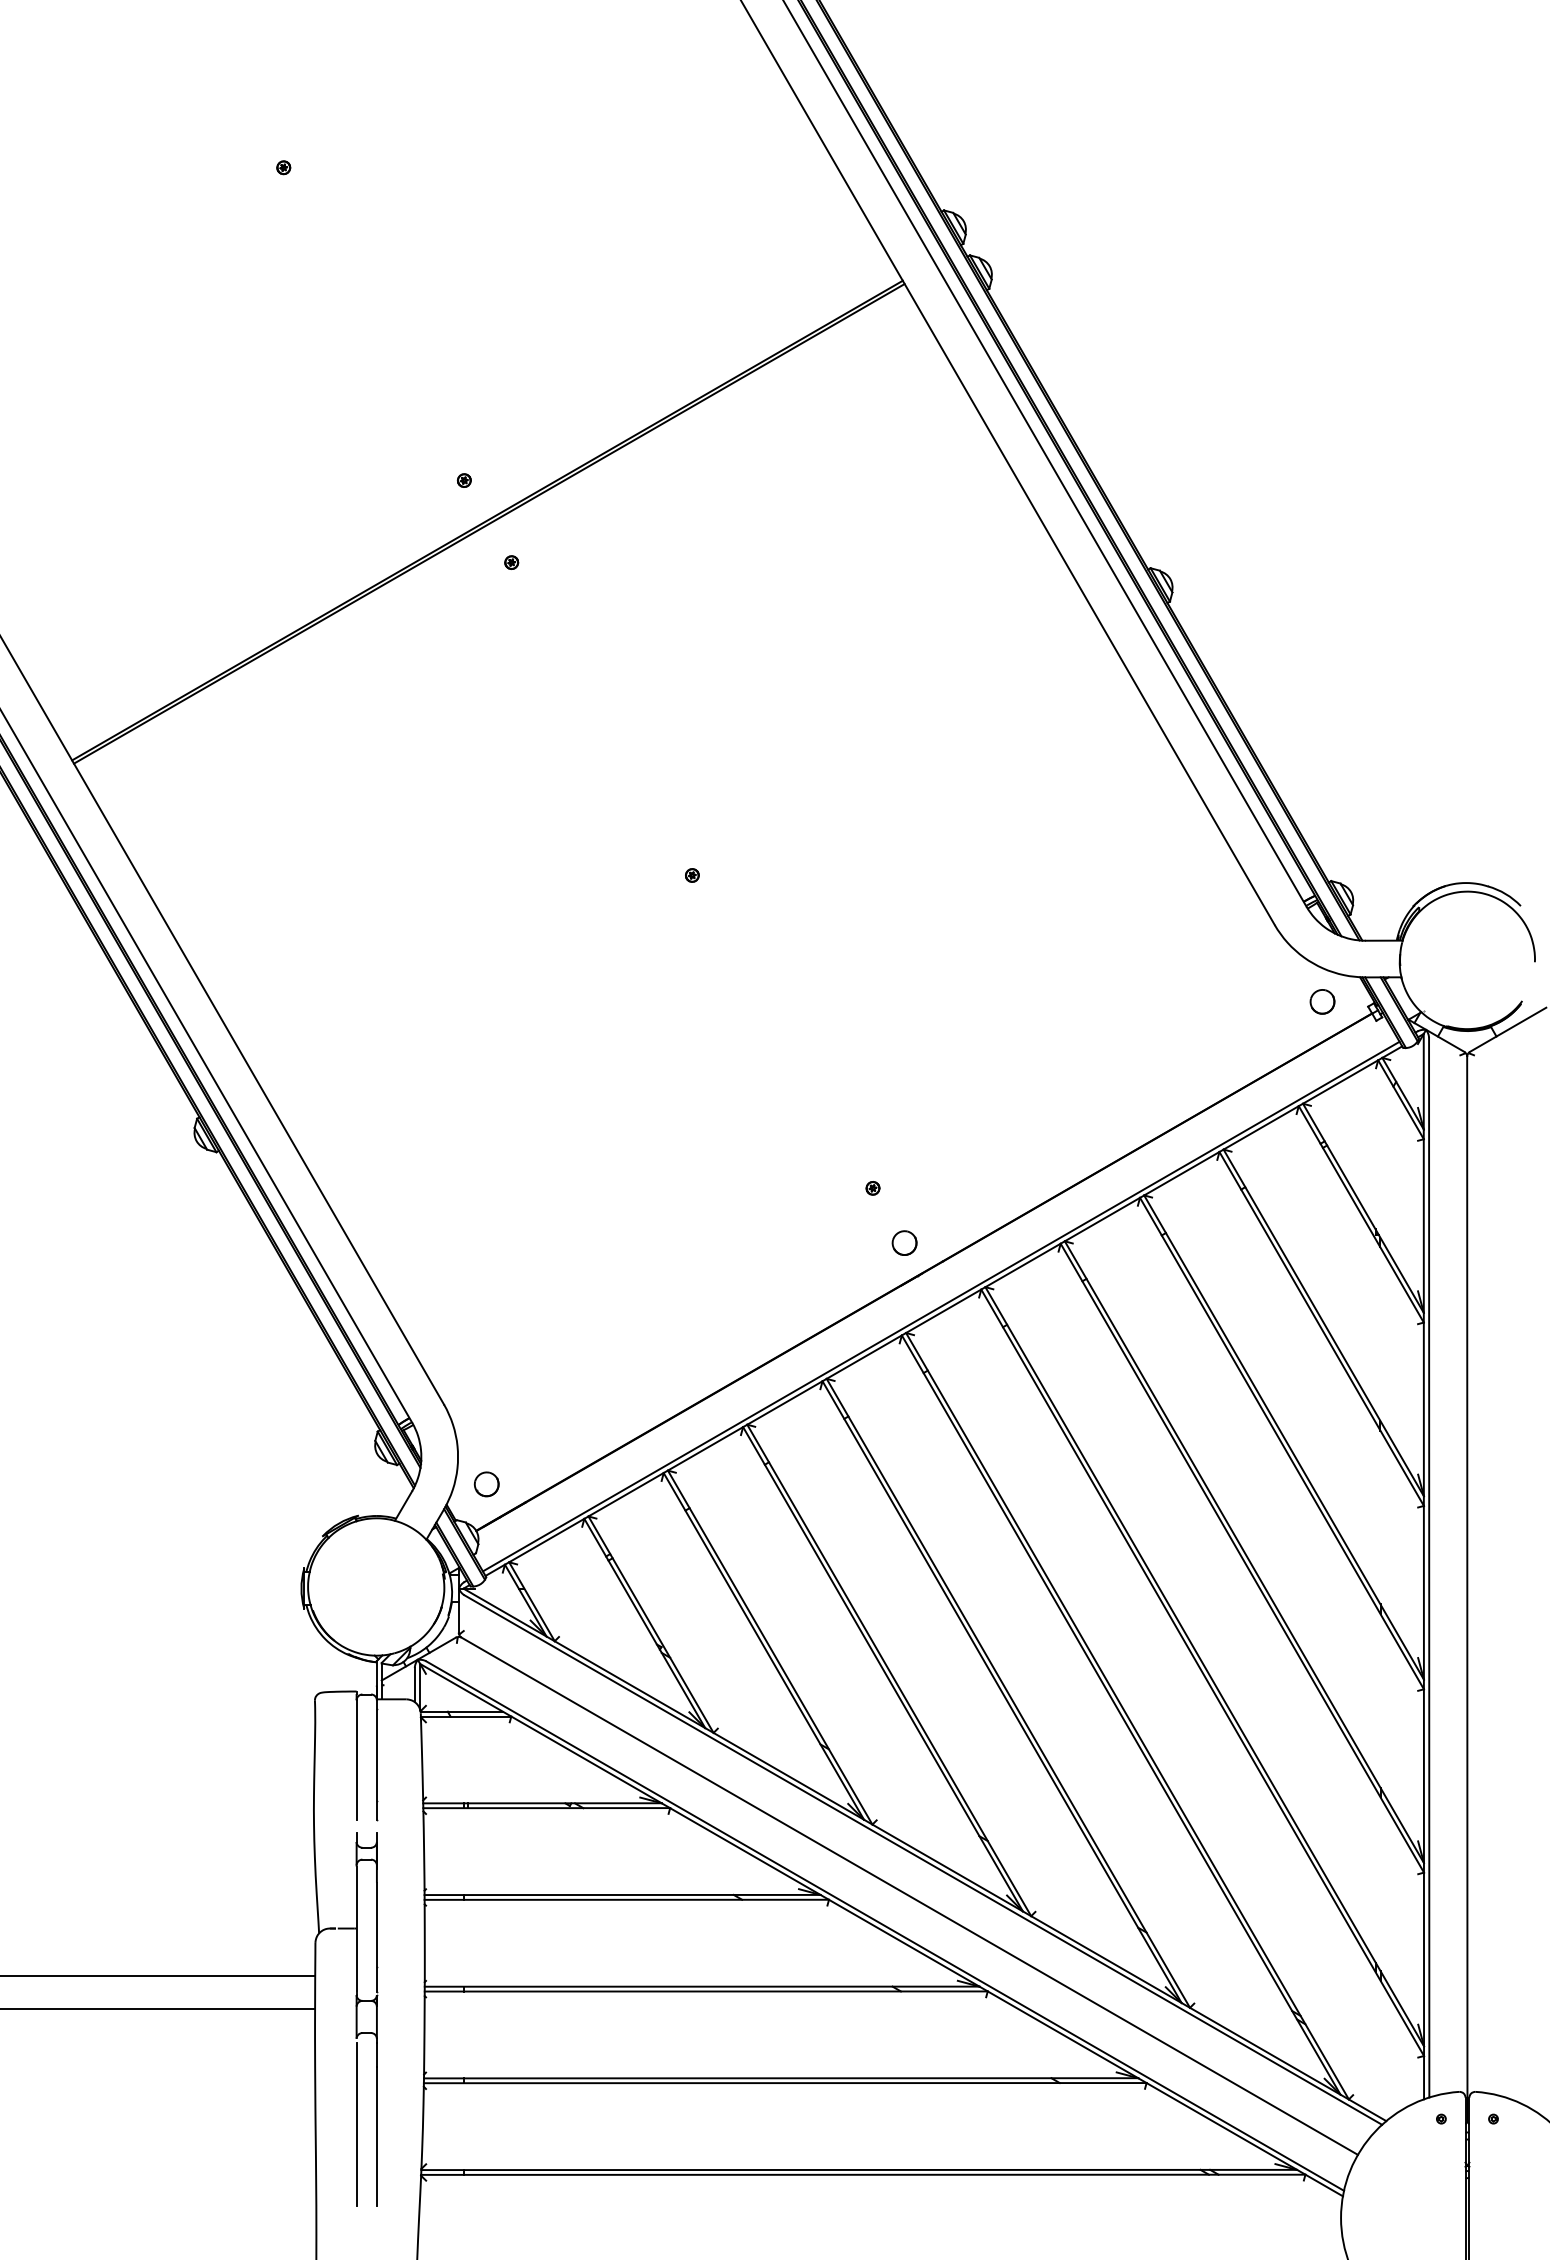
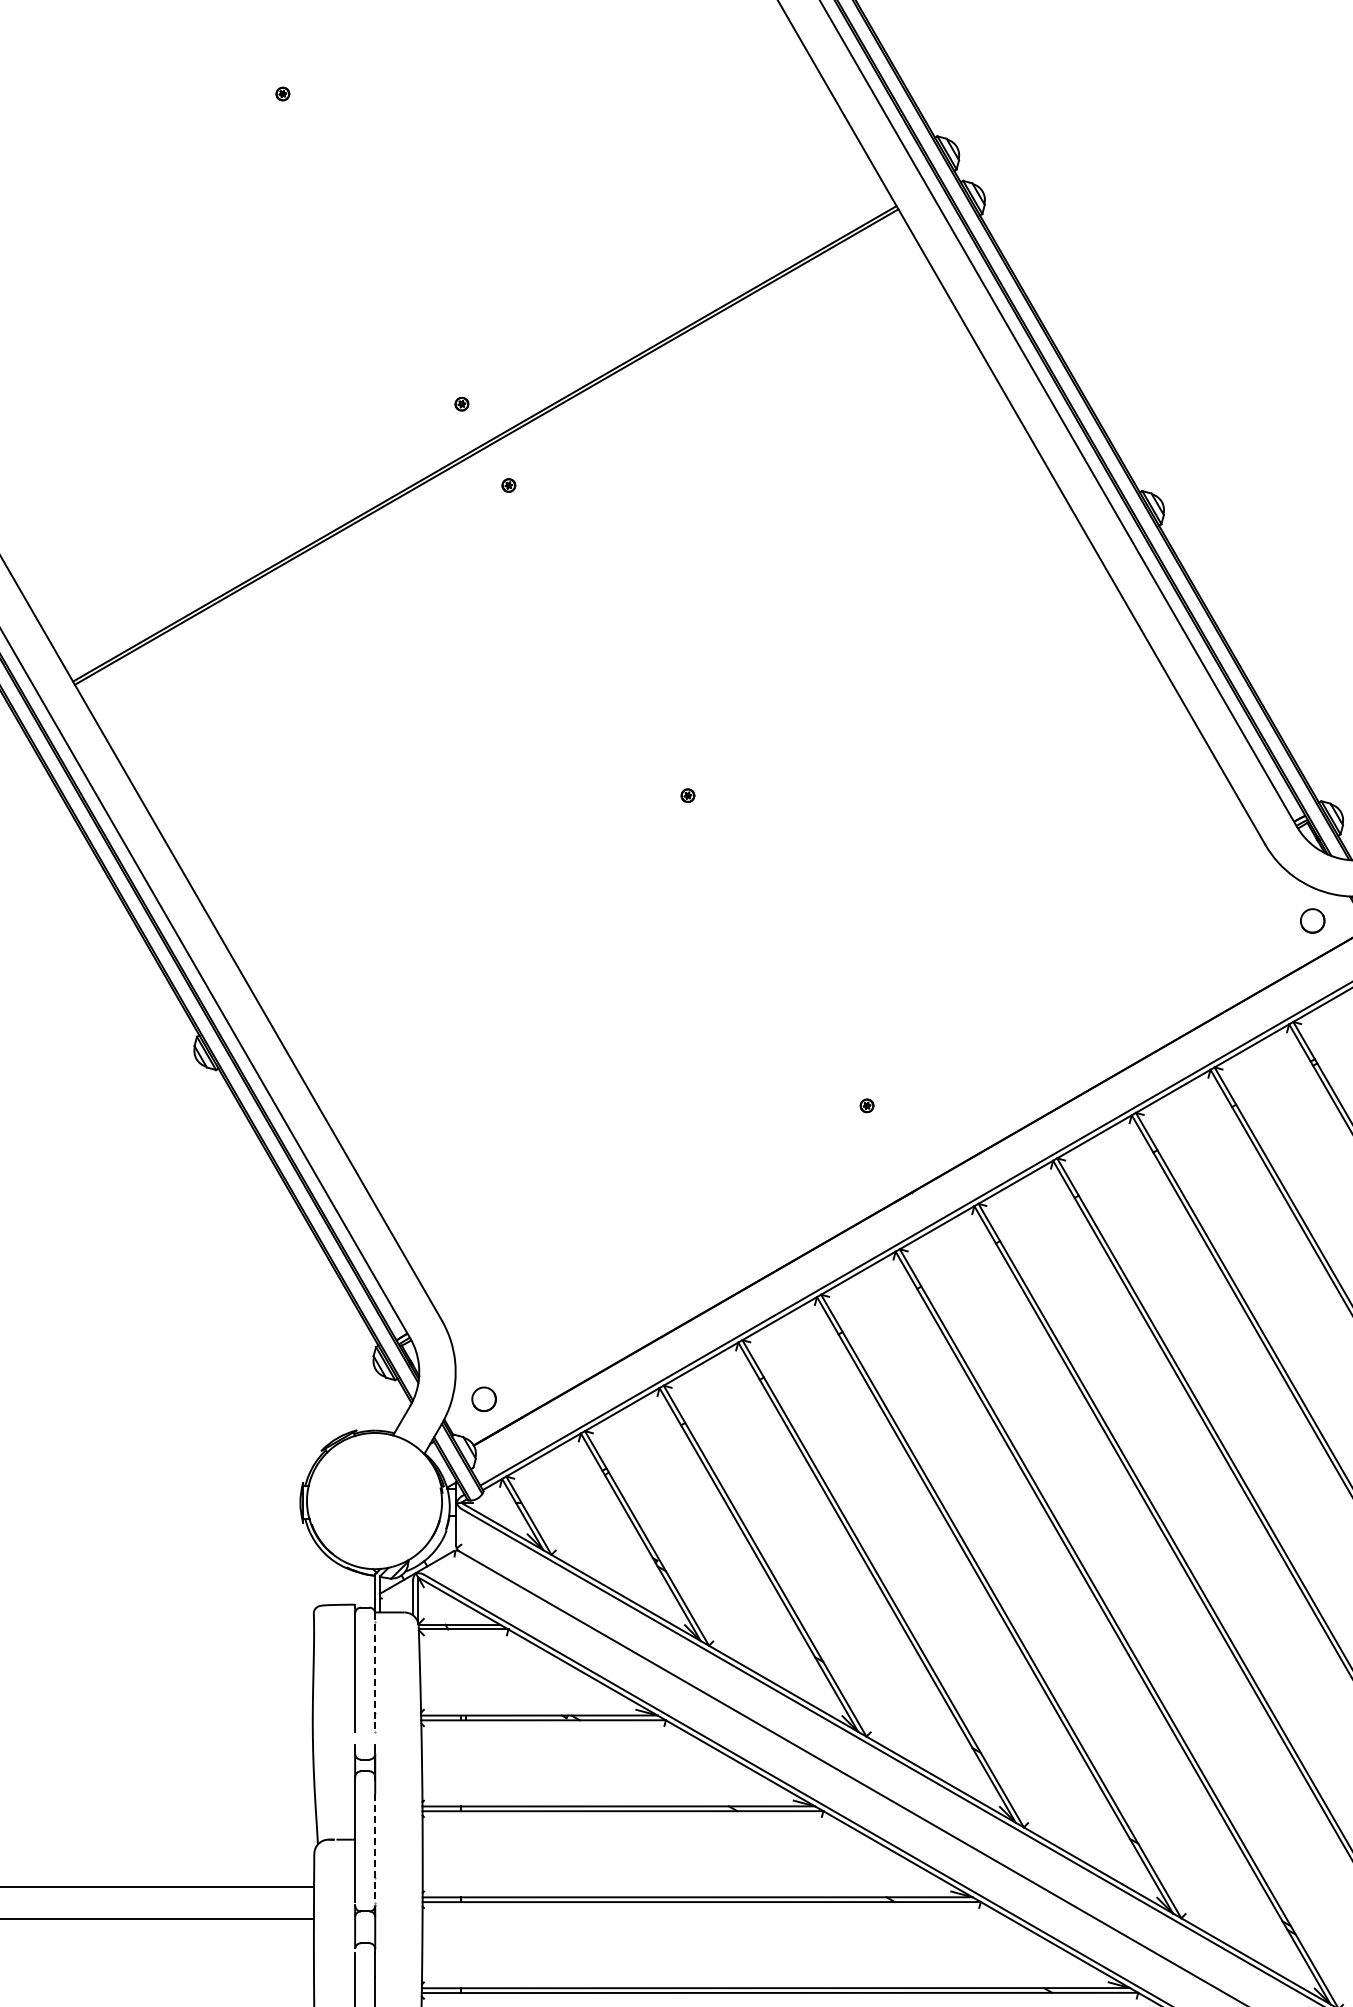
part: (904, 1242) -> (898, 1159), removed
line: (376, 1759) -> (374, 1672), solid -> dashed
line: (376, 1937) -> (374, 1848), solid -> dashed

